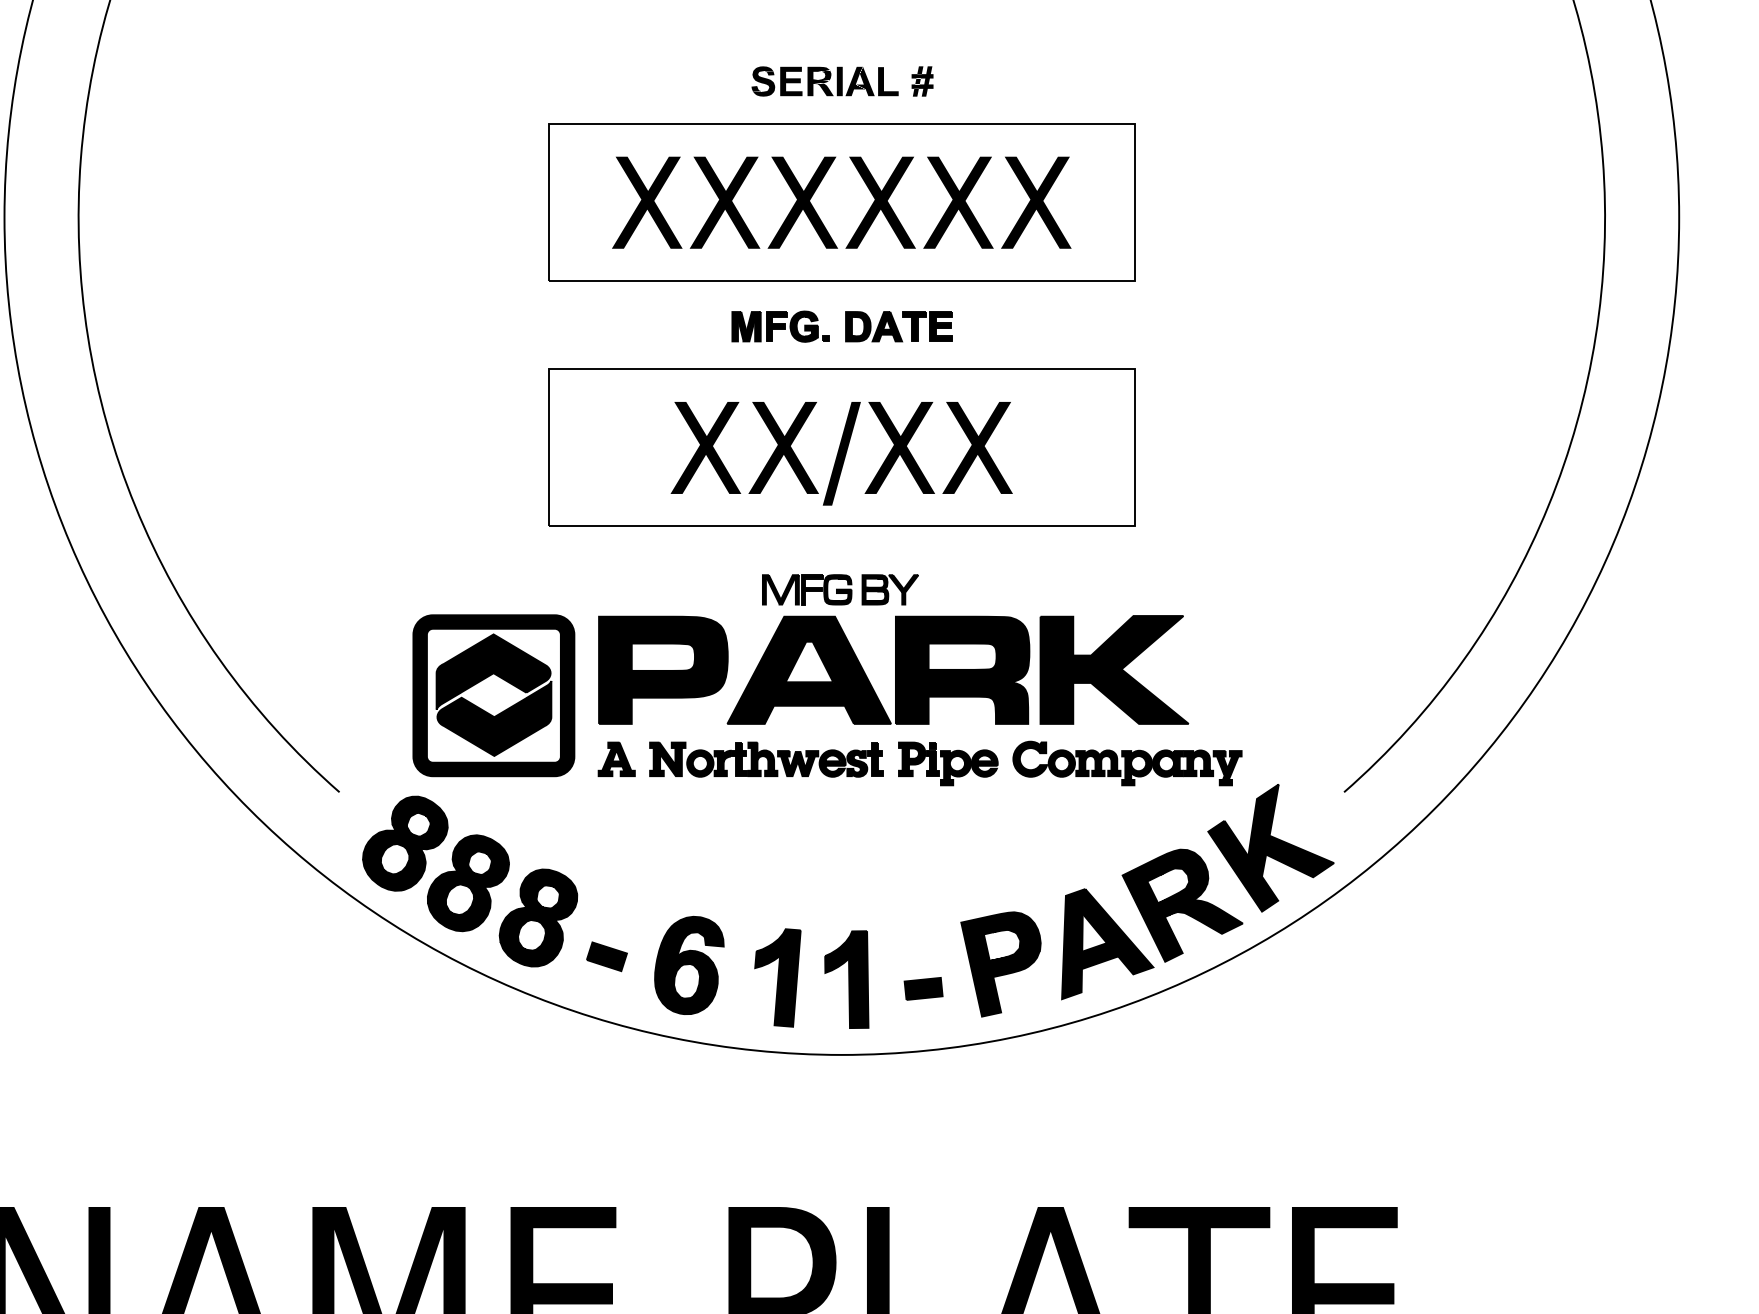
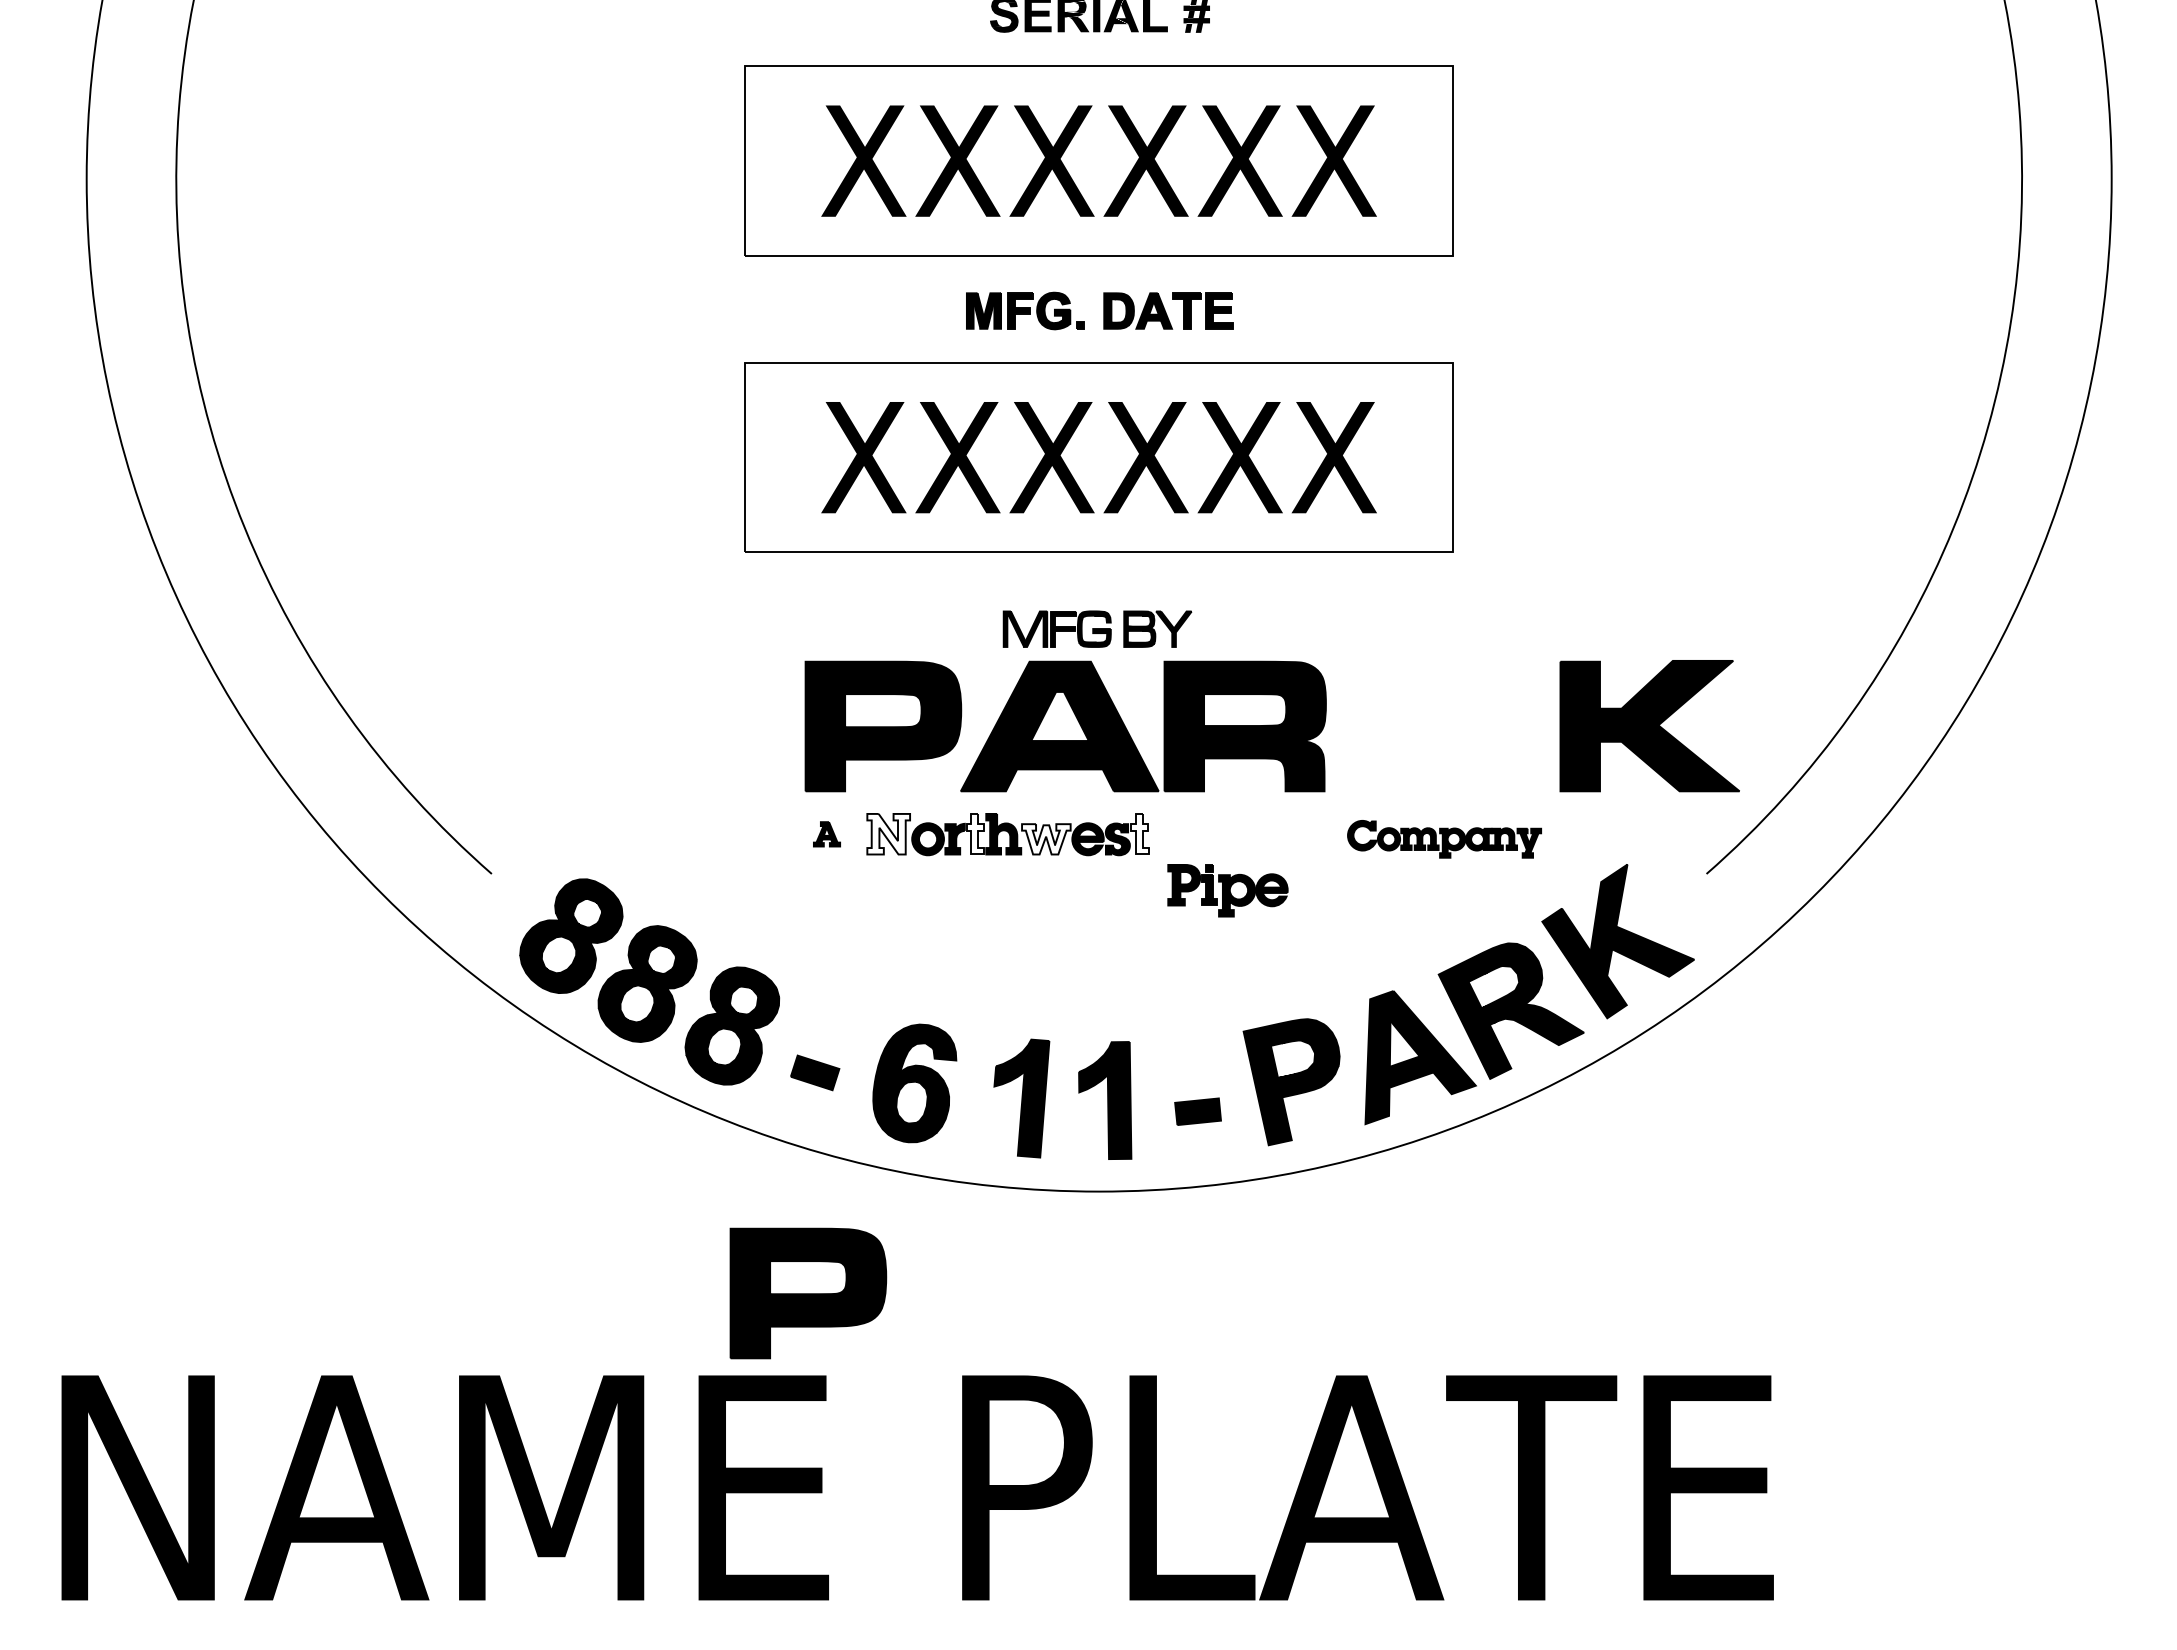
text: (841, 453) -> (1098, 464), XX/XX -> XXXXXX
part: (1114, 670) -> (1649, 726), moved
part: (493, 695) -> (678, 757), removed
fill: (667, 758) -> (888, 833), removed
fill: (738, 758) -> (974, 833), removed
fill: (875, 758) -> (1139, 833), removed
part: (616, 759) -> (826, 834), size x0.6
fill: (798, 763) -> (1046, 839), removed
part: (947, 763) -> (1227, 890), moved
part: (1127, 763) -> (1444, 839), size x0.7
part: (601, 1139) -> (808, 1293), added

